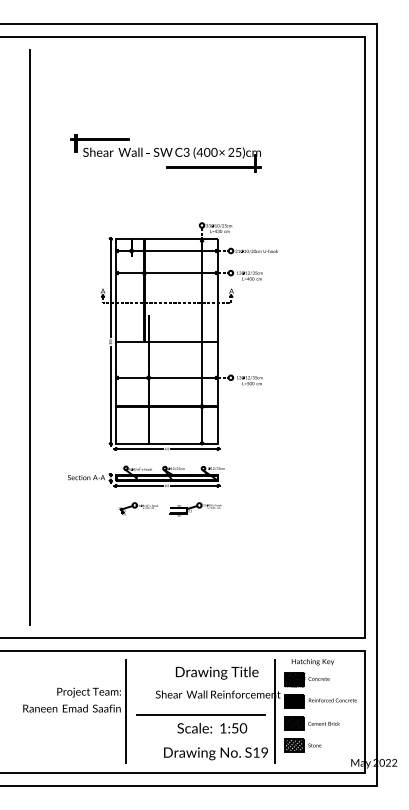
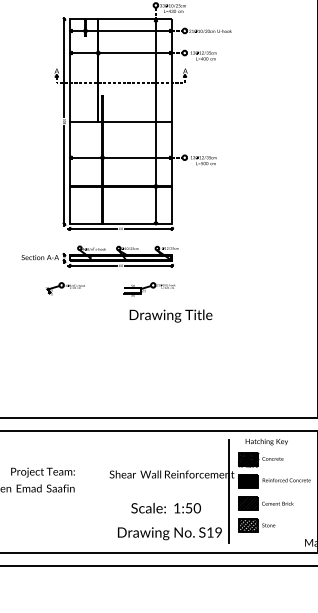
part: (138, 508) -> (65, 288), moved
text: (217, 672) -> (171, 315), moved
line: (125, 711) -> (79, 491), removed
line: (200, 714) -> (154, 494), removed

